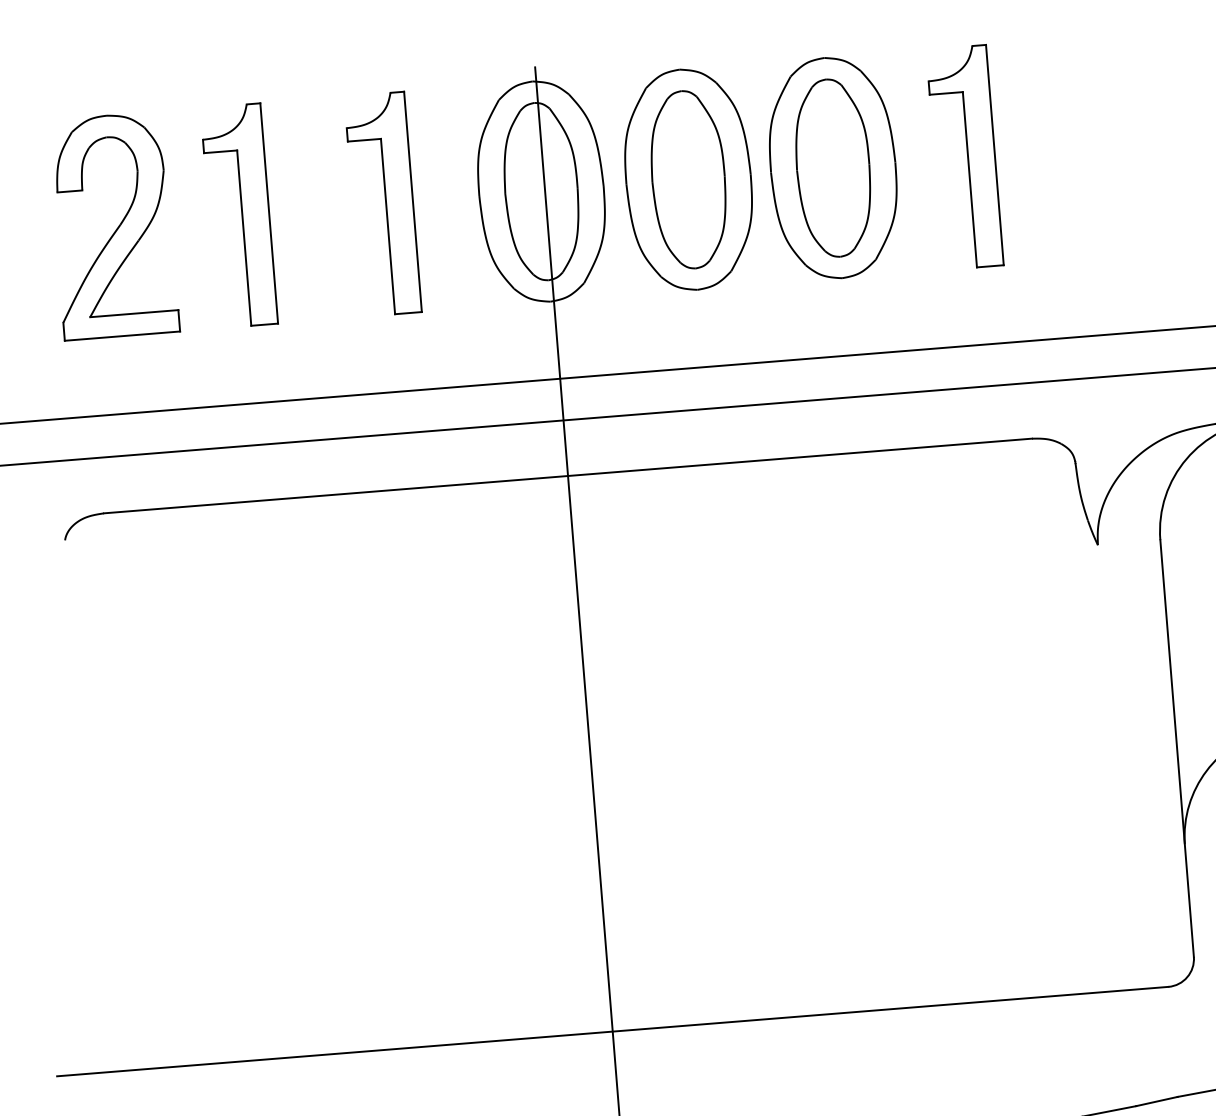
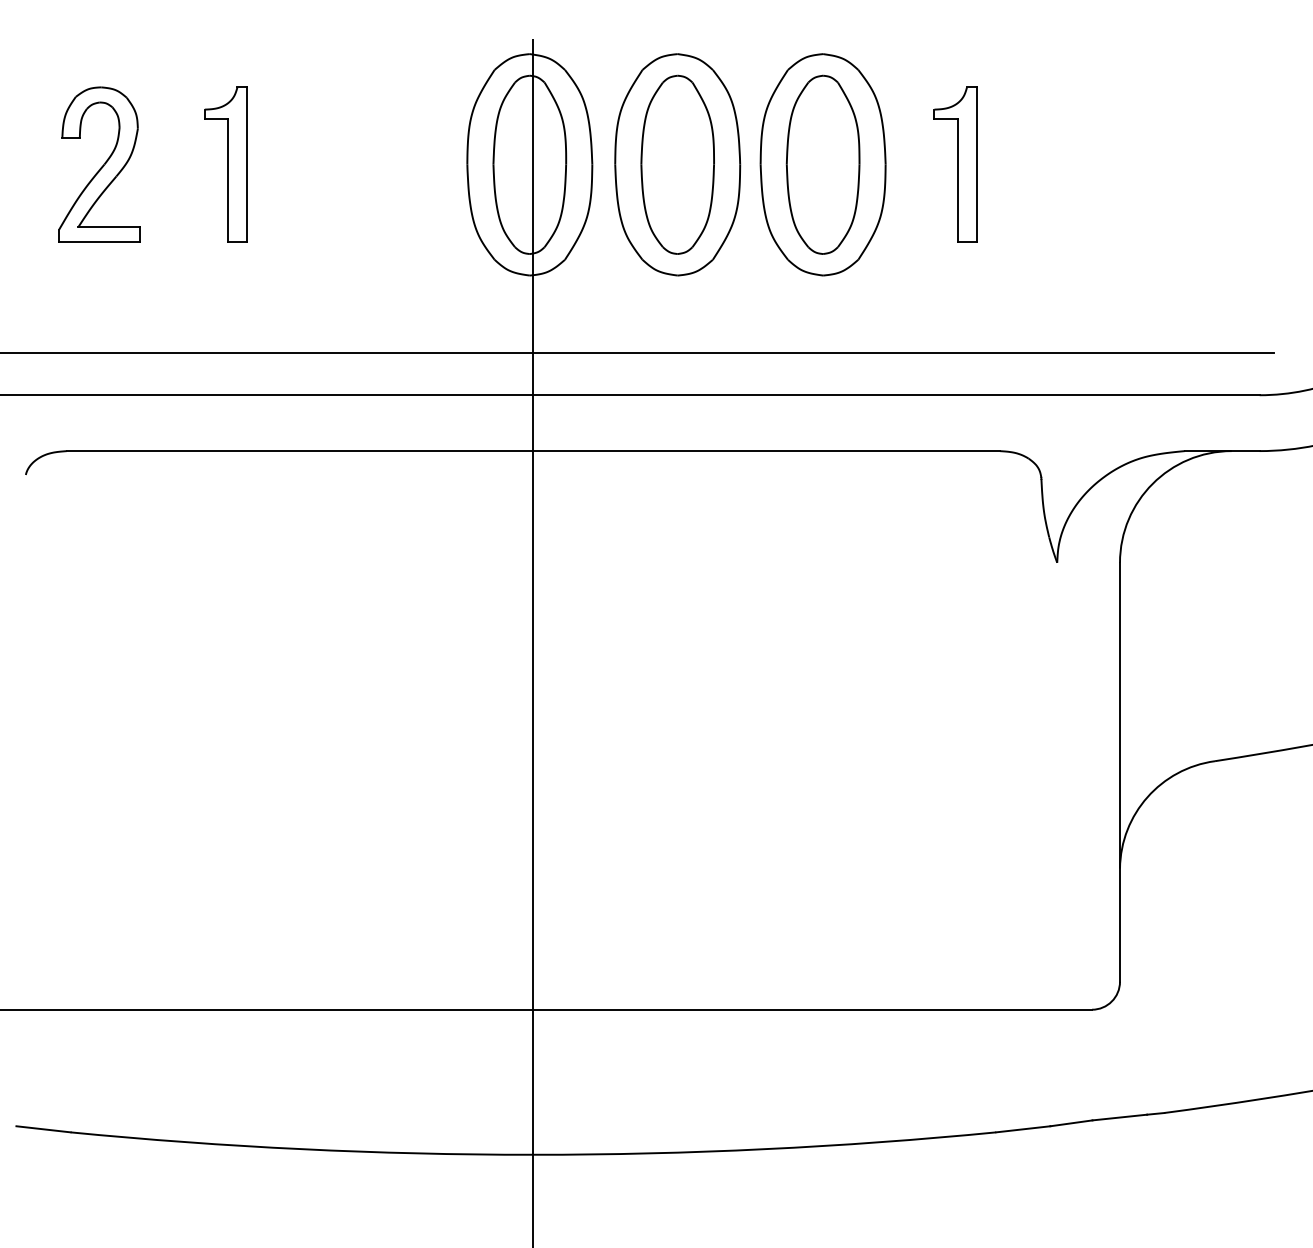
part: (964, 157) -> (955, 164), size x0.7
part: (383, 203) -> (370, 164), removed
part: (238, 215) -> (225, 164), size x0.7
part: (113, 225) -> (99, 164), size x0.7

